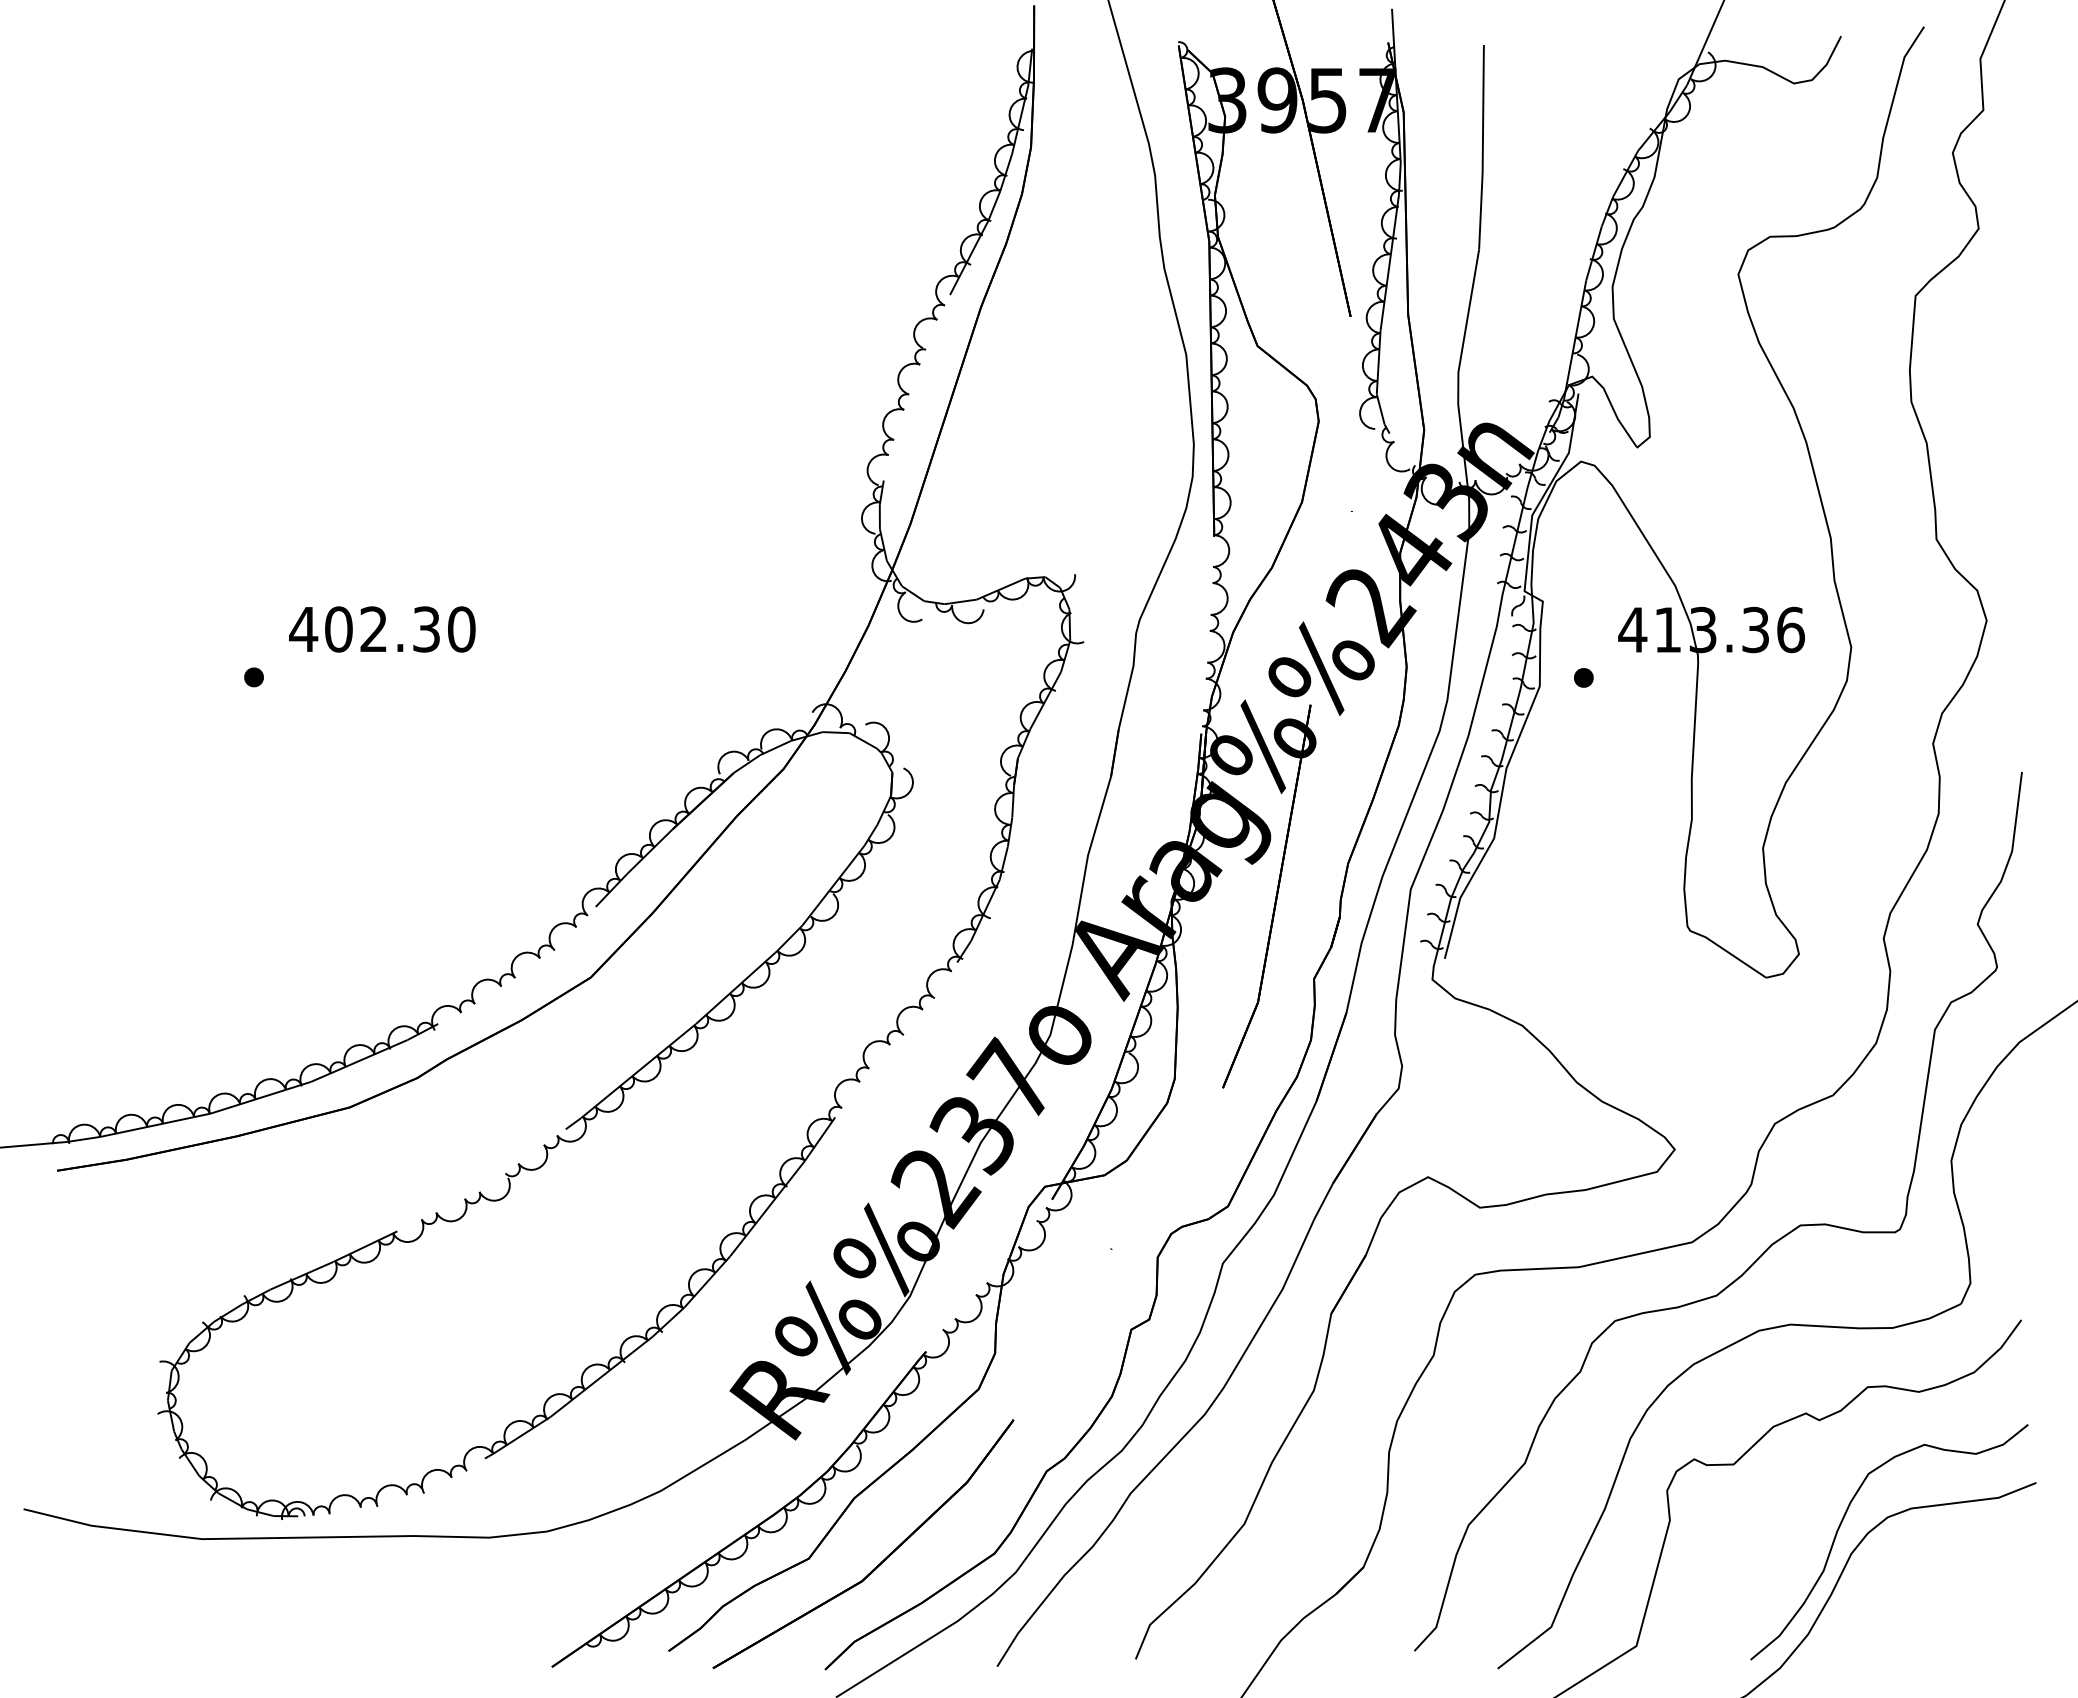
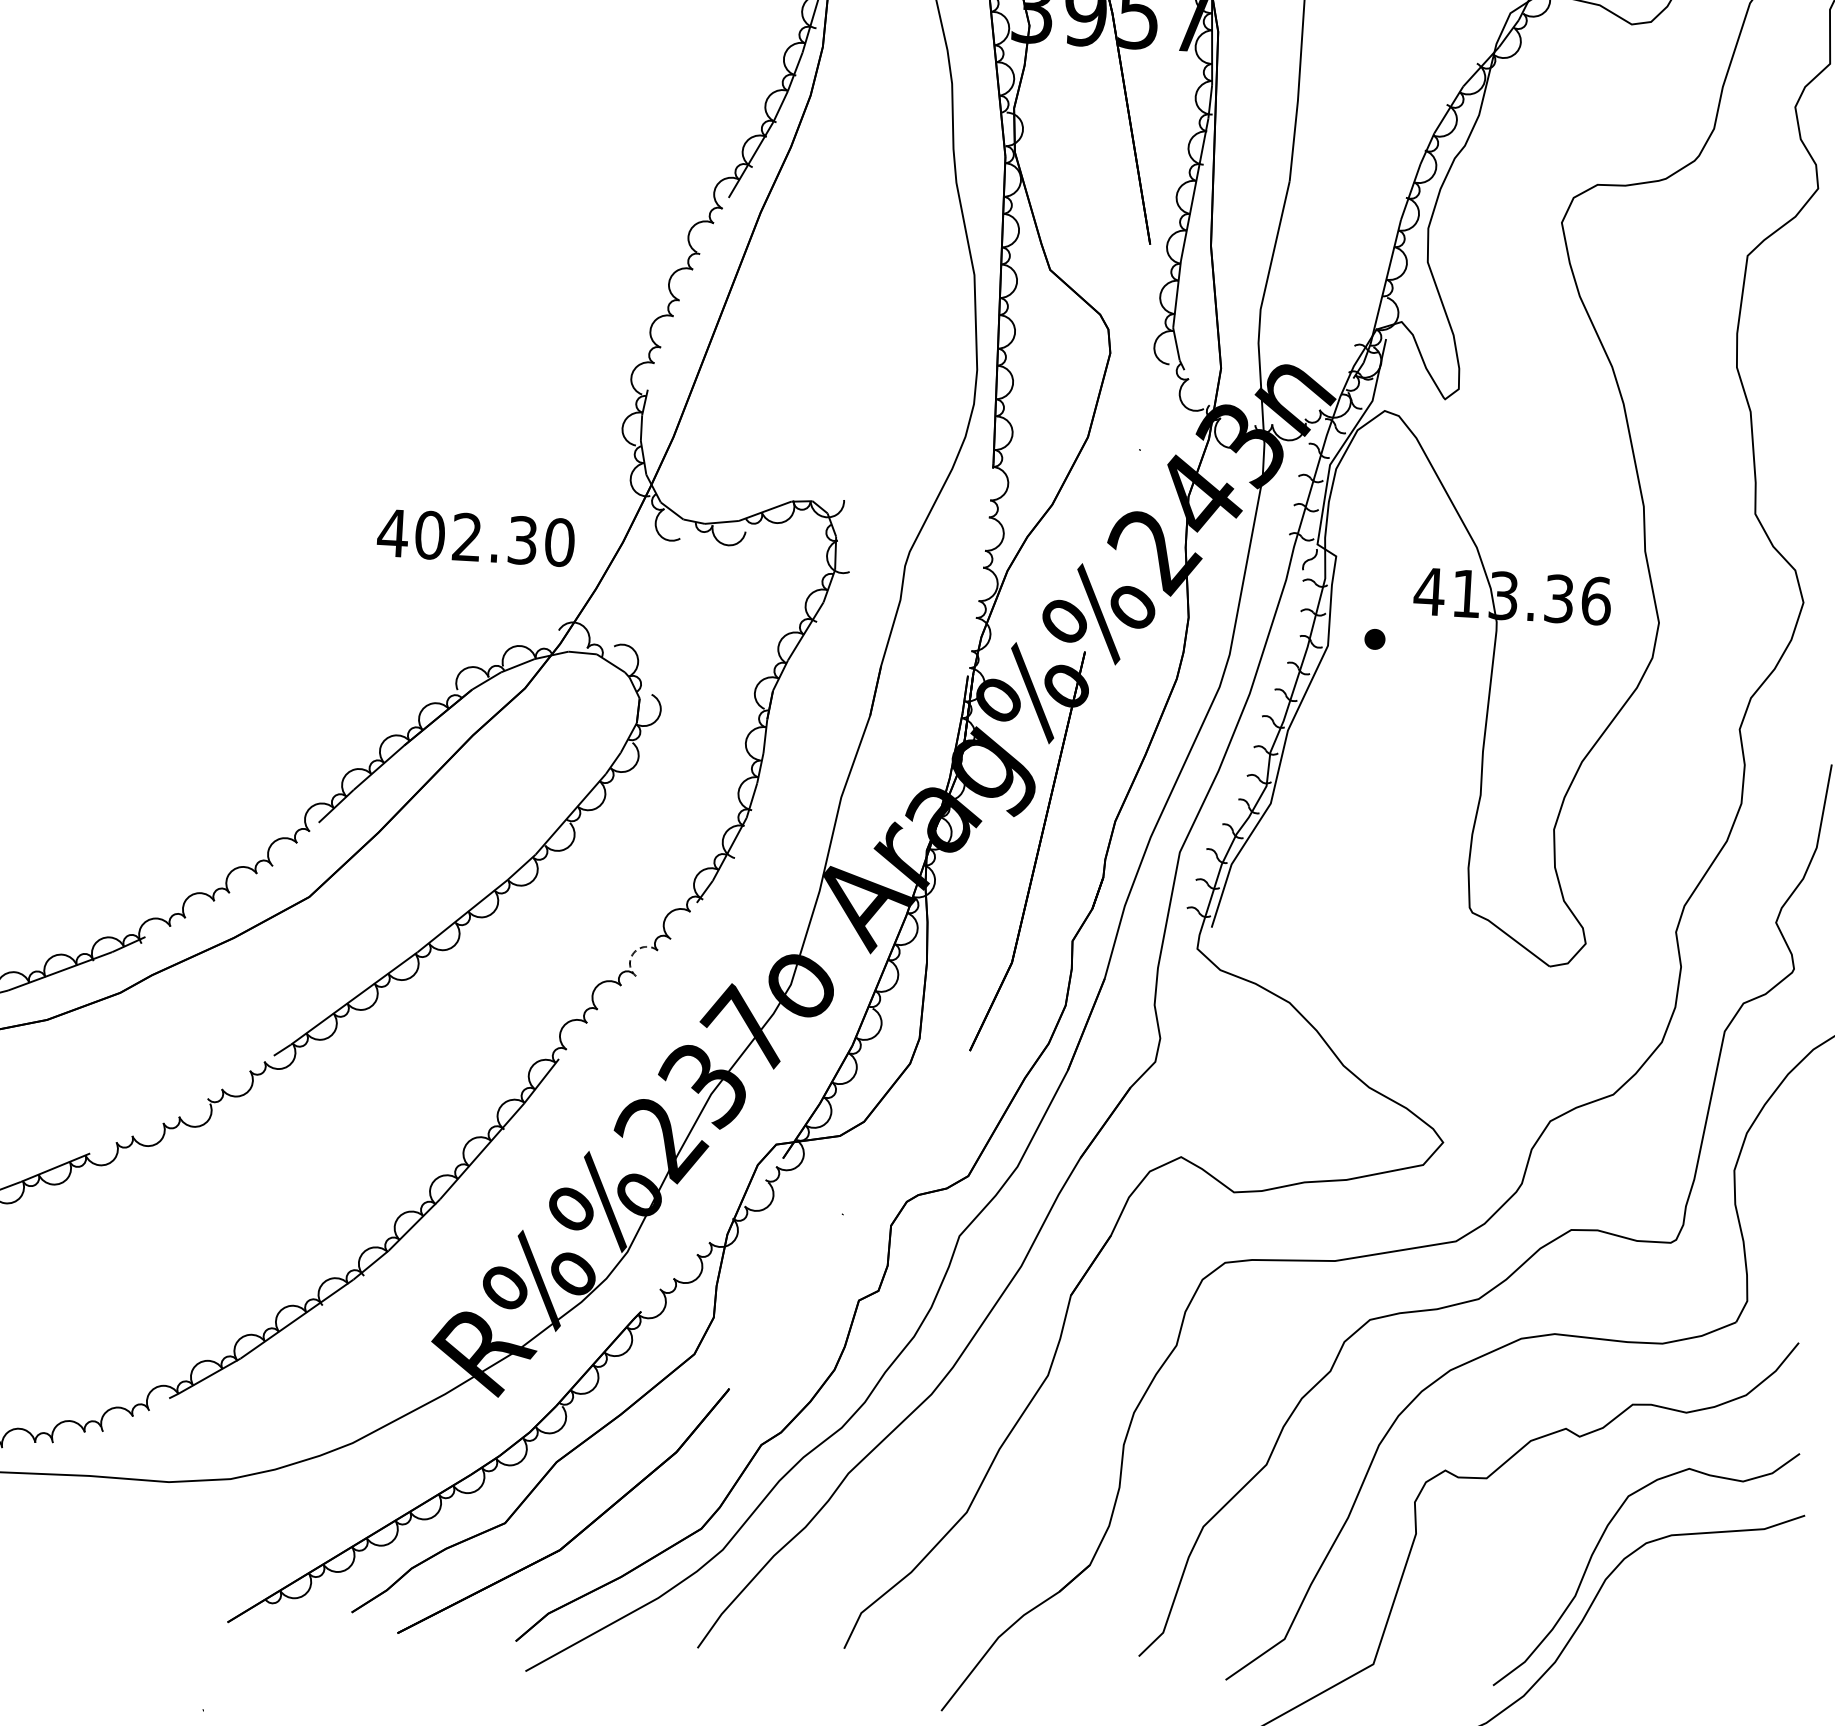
text: (382, 629) -> (476, 537), moved
arc: (900, 1013) -> (634, 953), solid -> dashed

